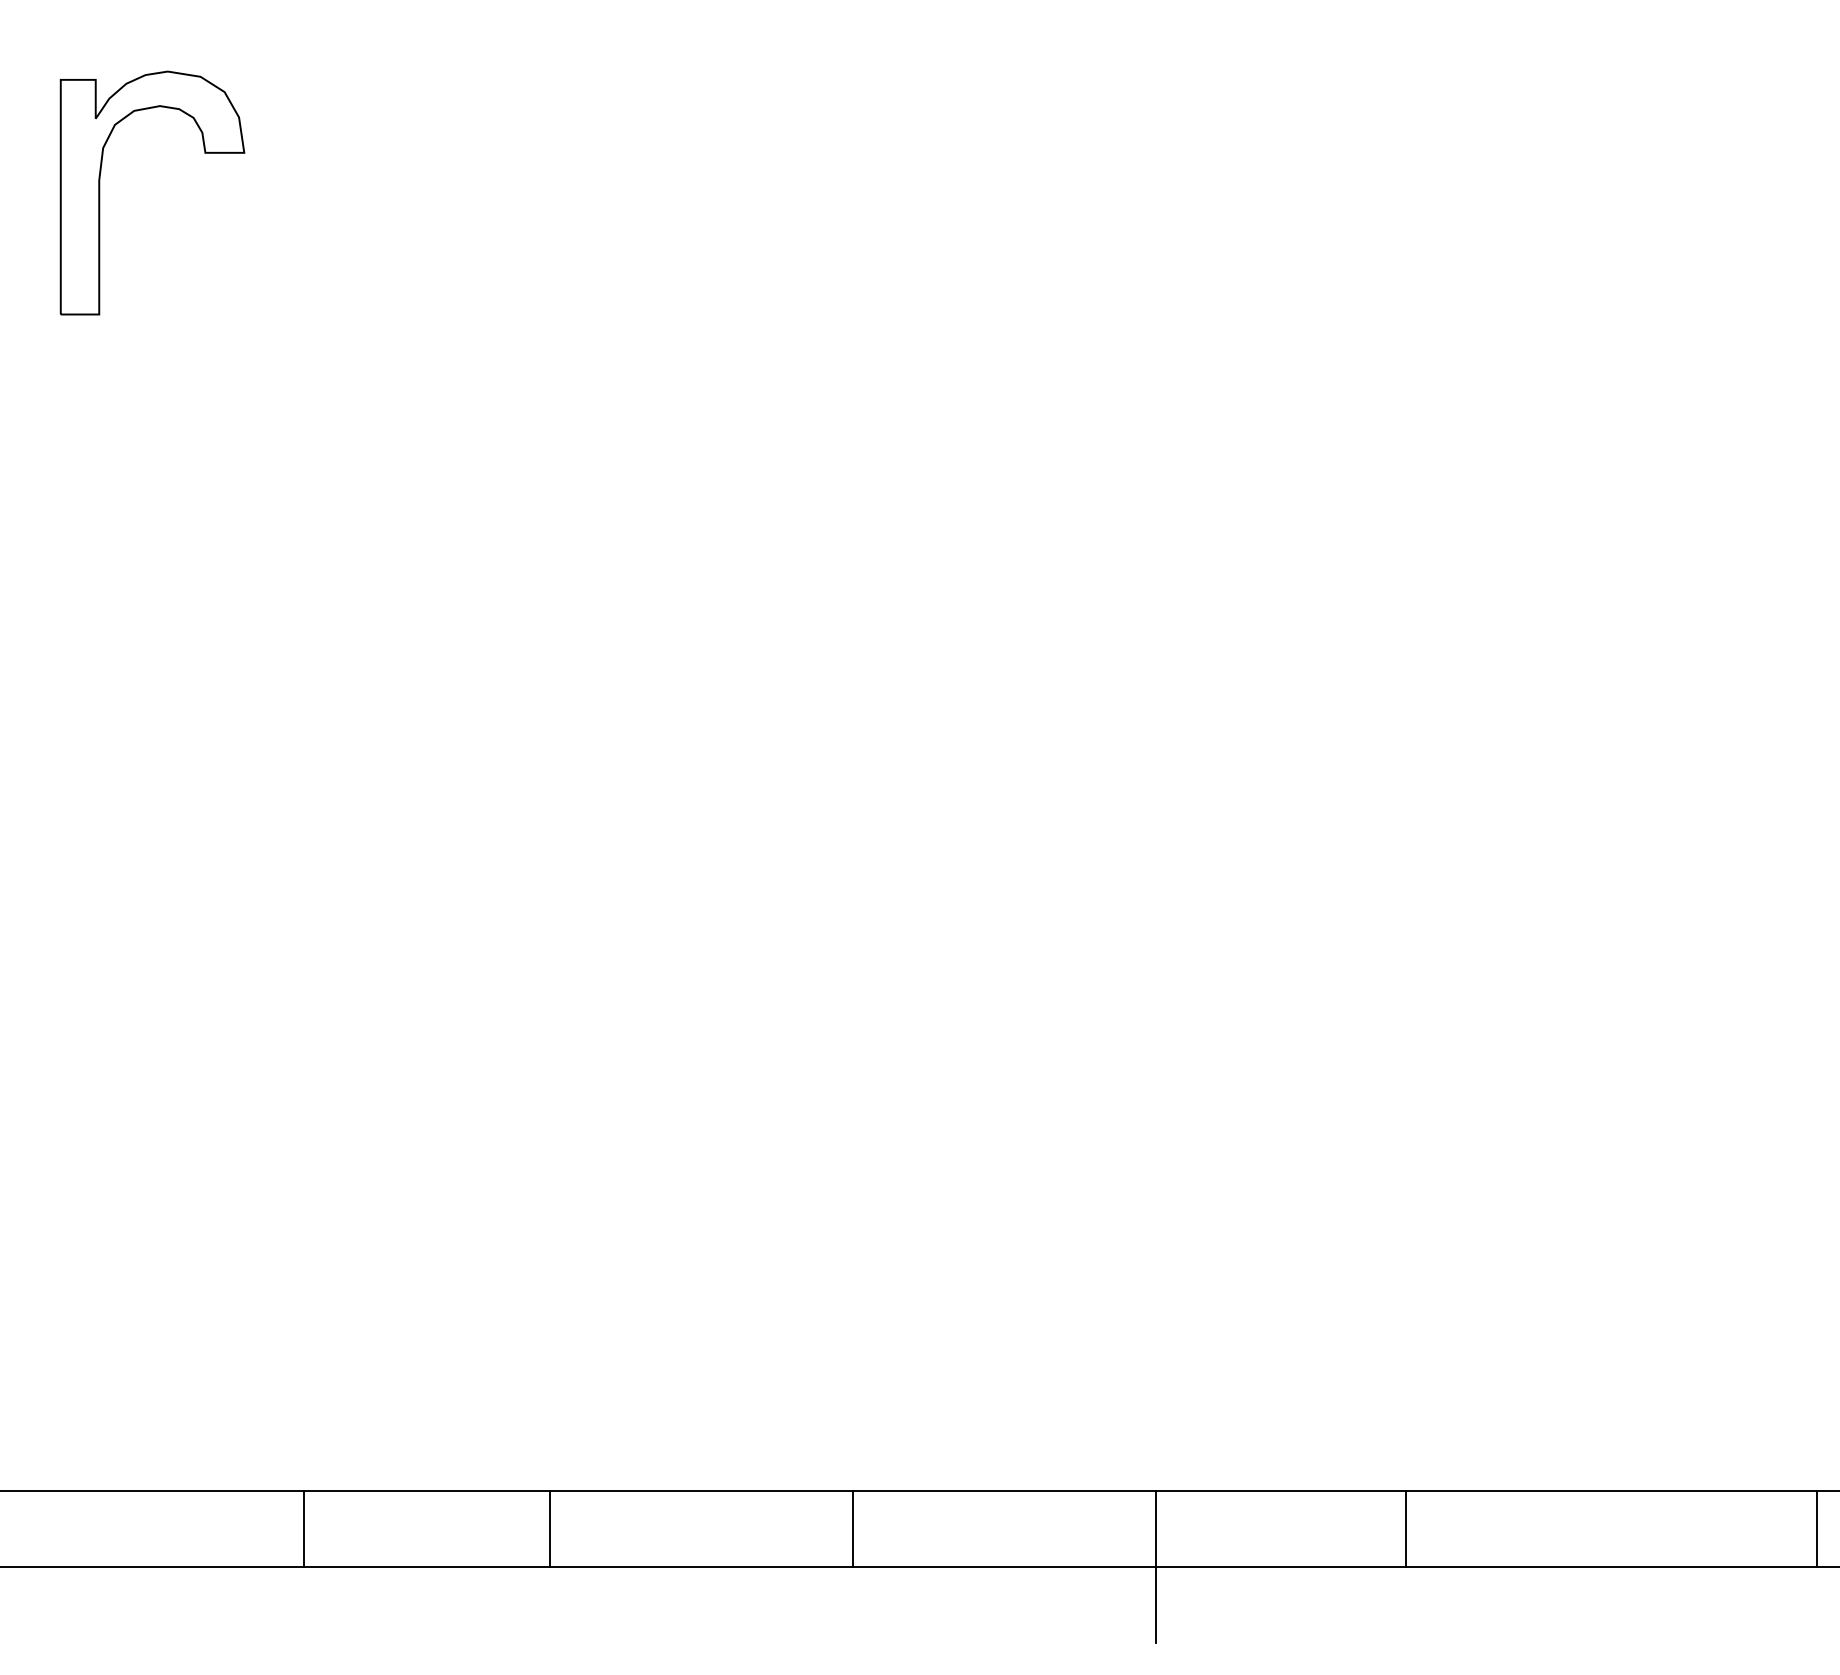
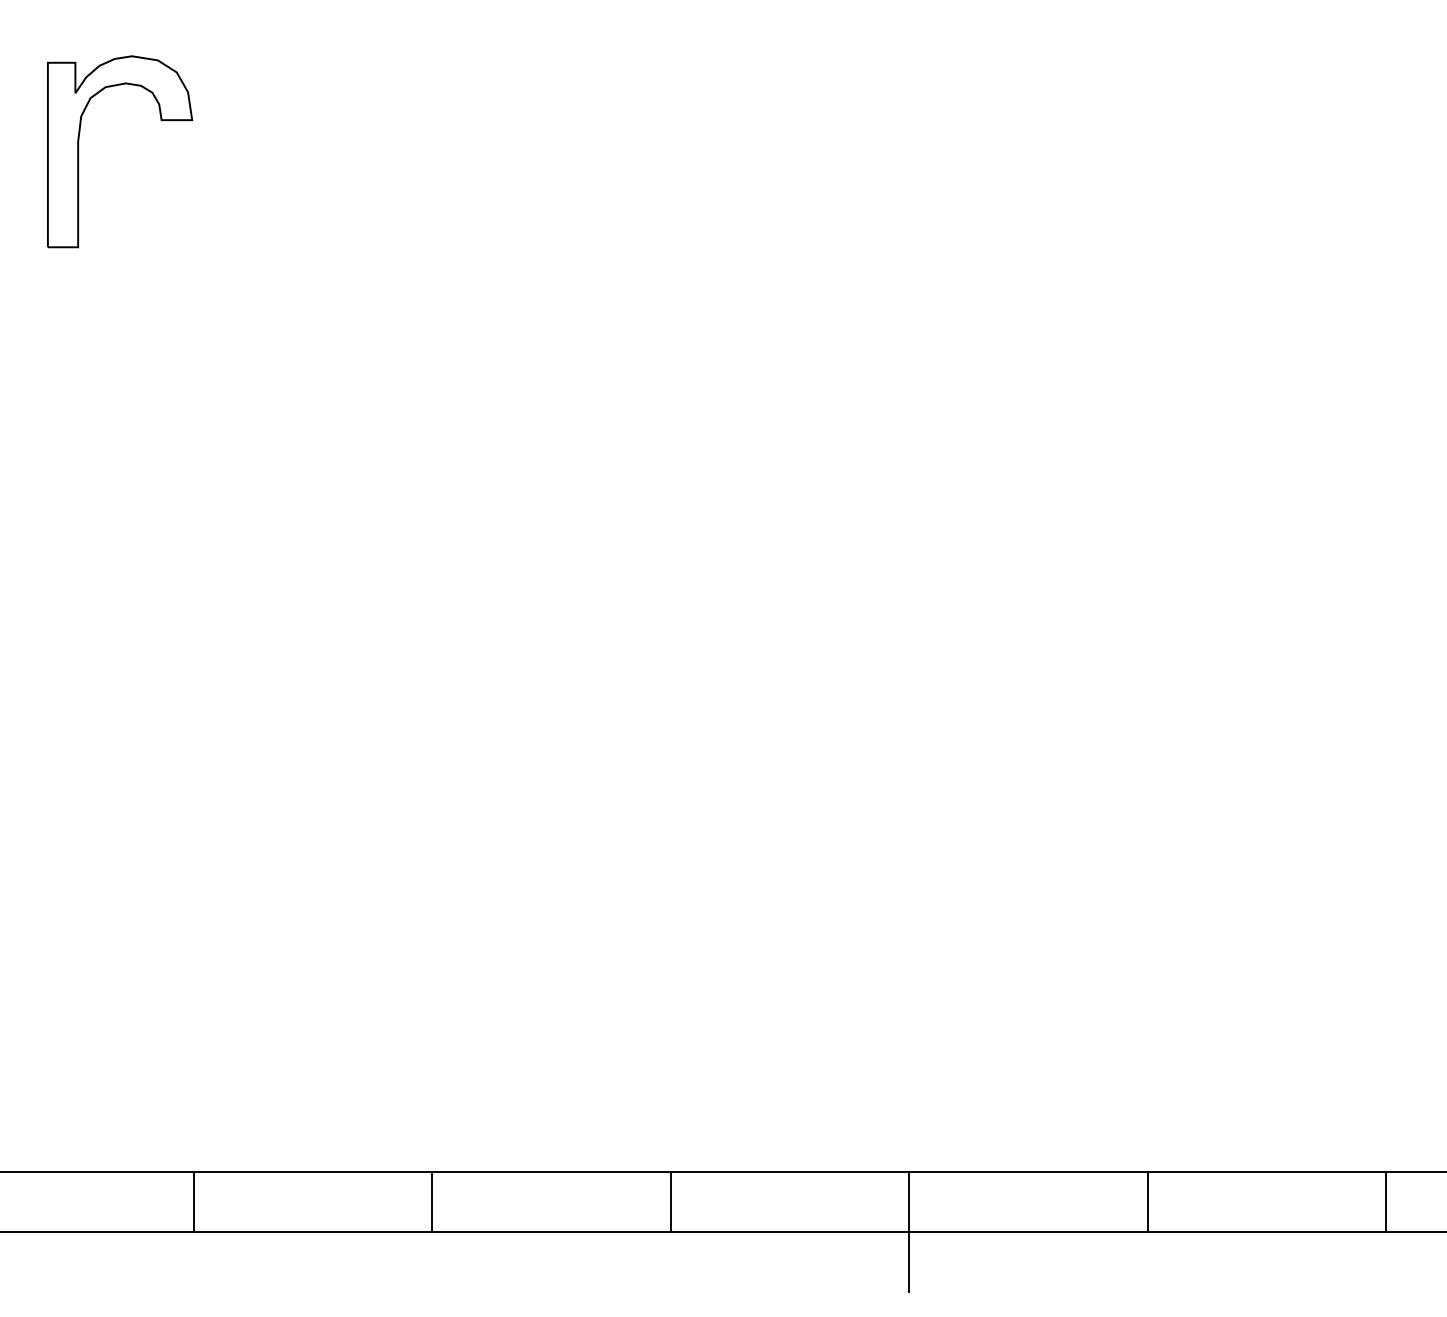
line: (303, 1529) -> (193, 1202), moved
line: (1405, 1529) -> (1147, 1202), moved
line: (1817, 1529) -> (1386, 1202), moved

